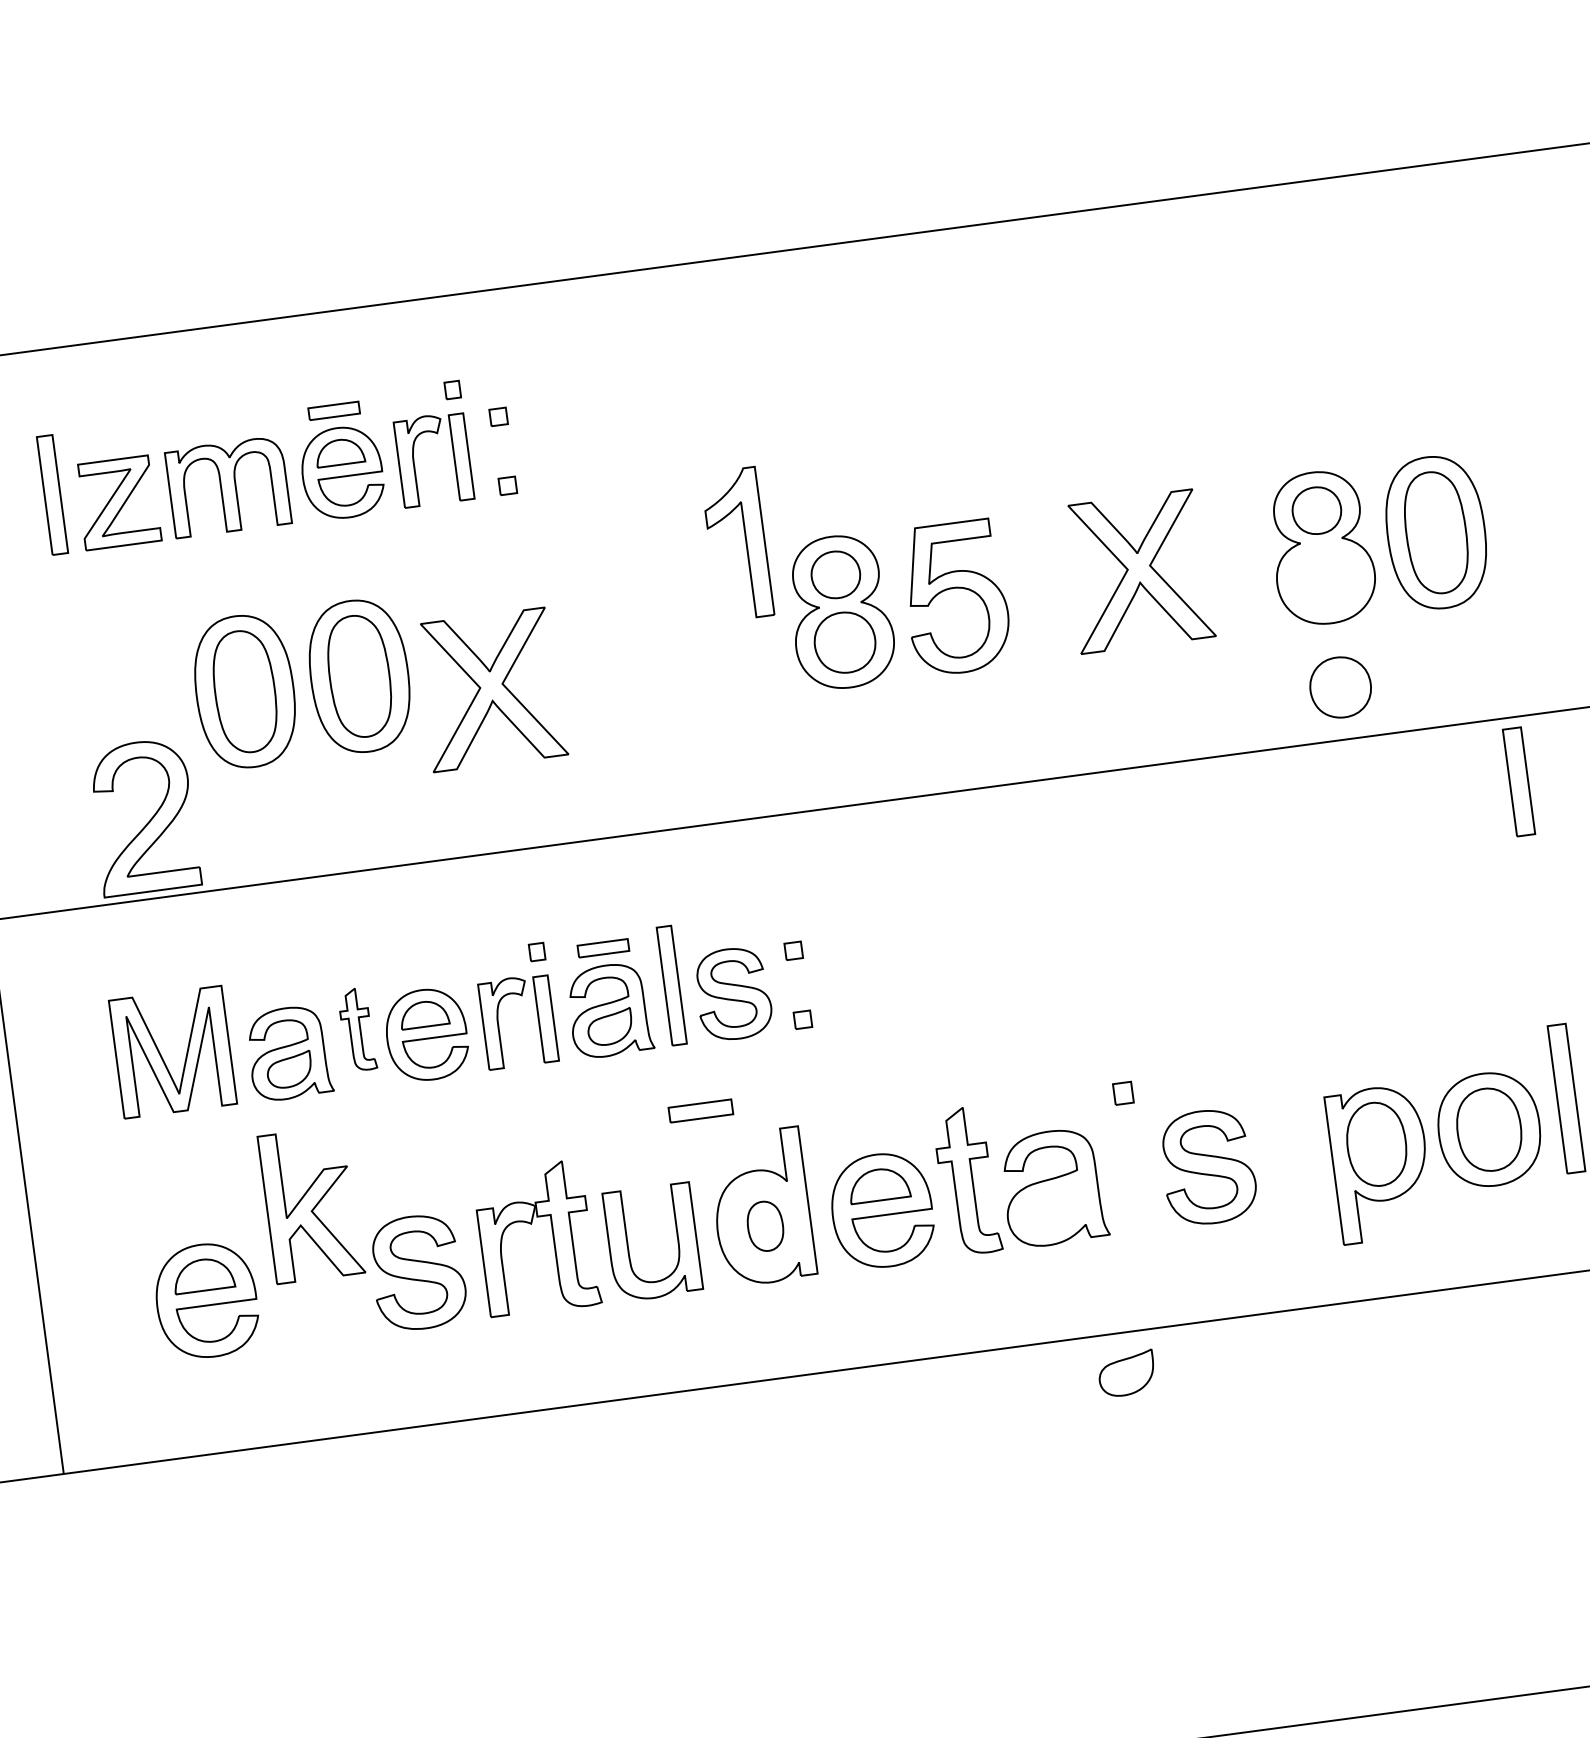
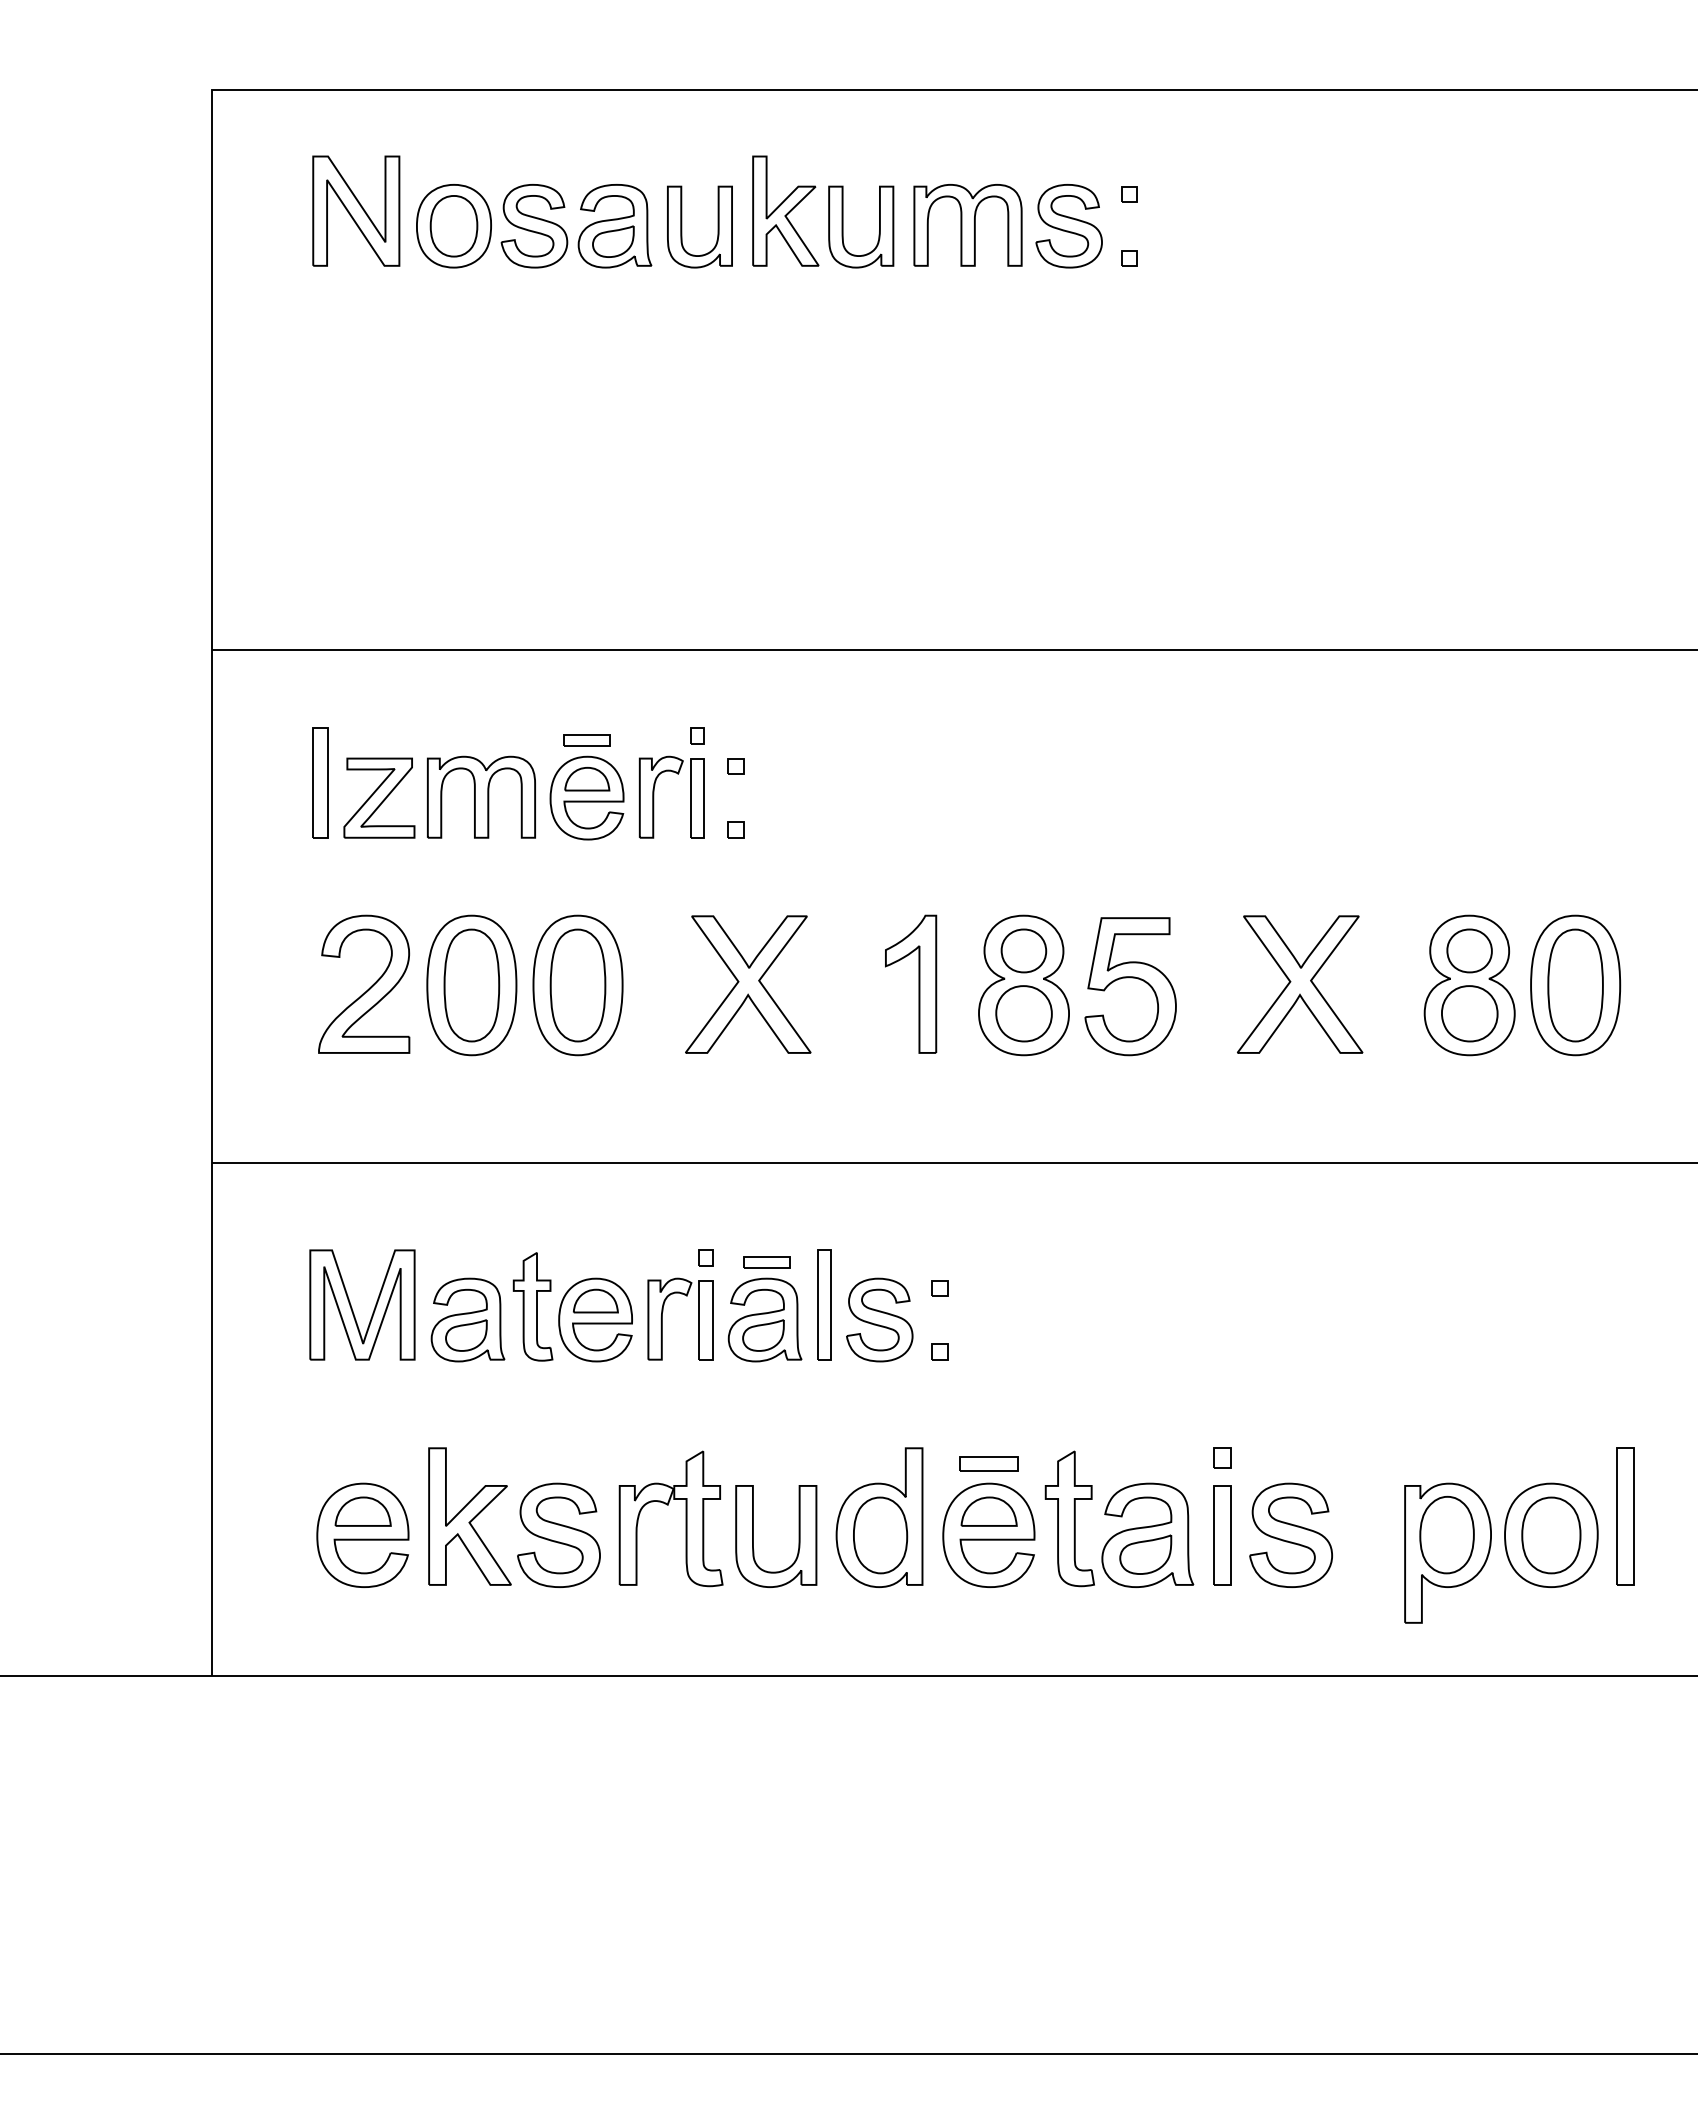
part: (745, 542) -> (918, 983), moved
part: (1340, 687) -> (1469, 1013), moved
part: (491, 689) -> (748, 984), moved
part: (1518, 782) -> (1222, 1535), moved
part: (149, 819) -> (369, 987), moved
part: (356, 1029) -> (532, 1306), size x1.43
part: (700, 1110) -> (988, 1463), moved
part: (310, 1204) -> (469, 1516), moved
part: (765, 1226) -> (880, 1535), size x1.67
part: (1126, 1373) -> (1145, 1554), moved

